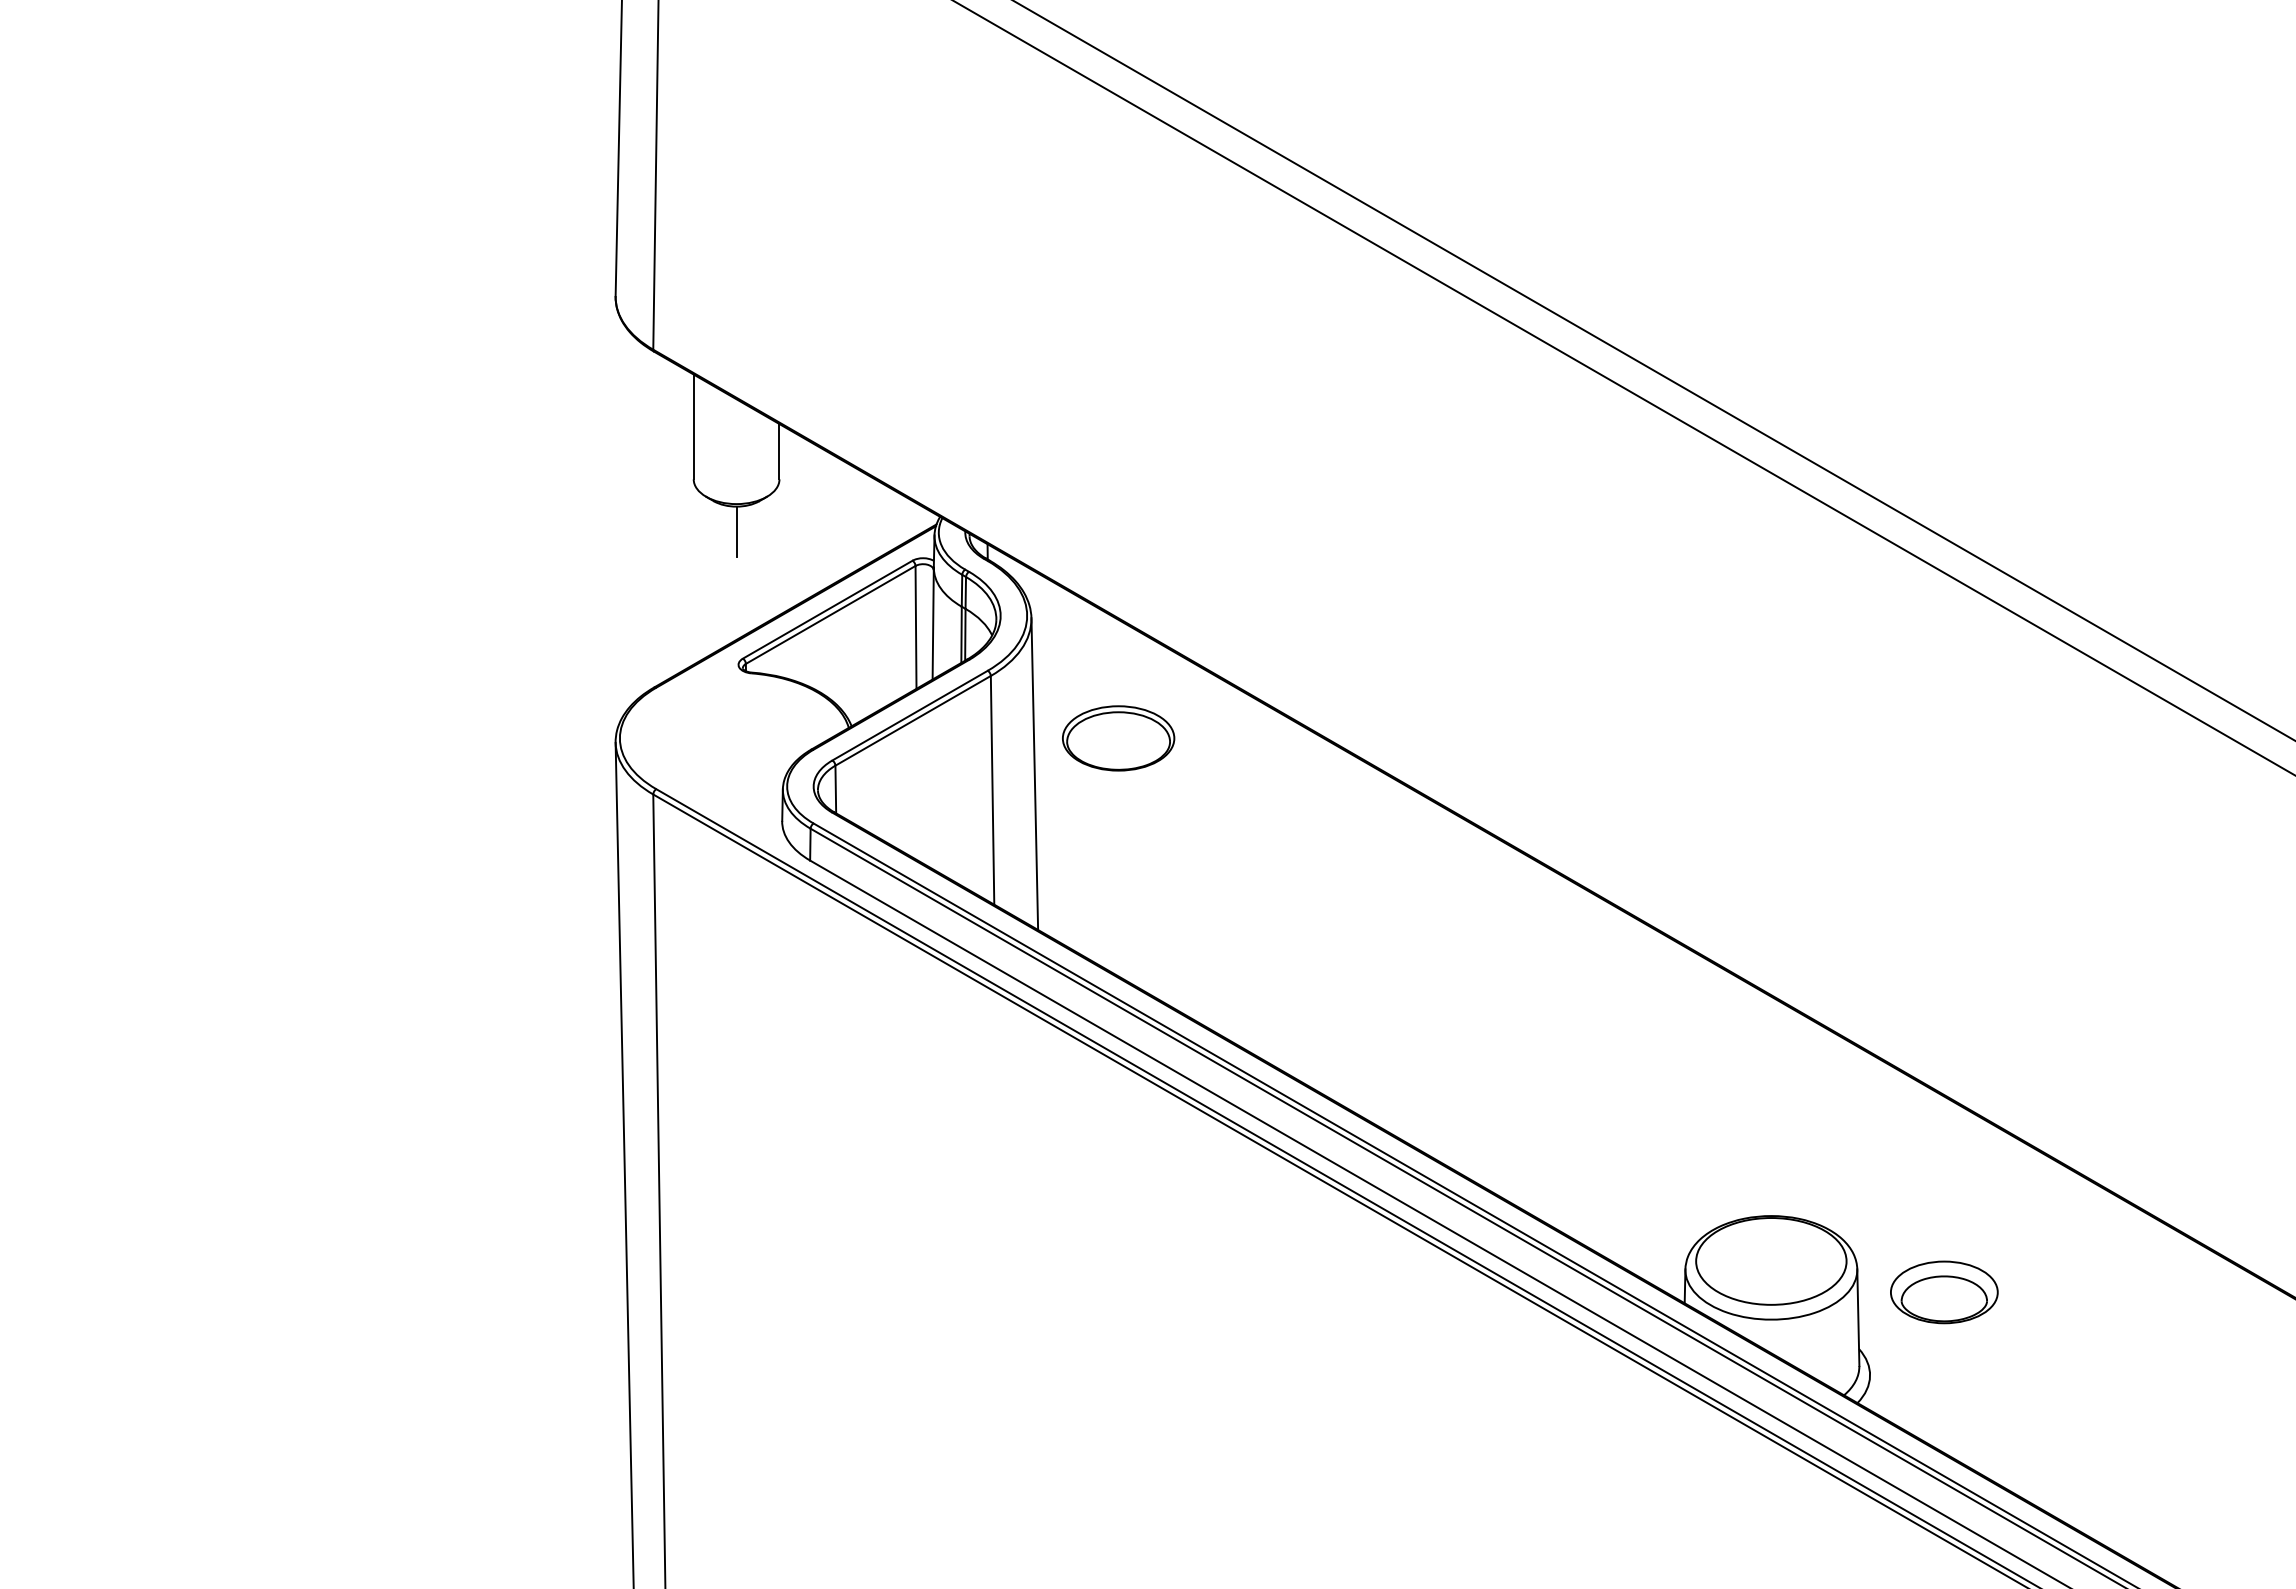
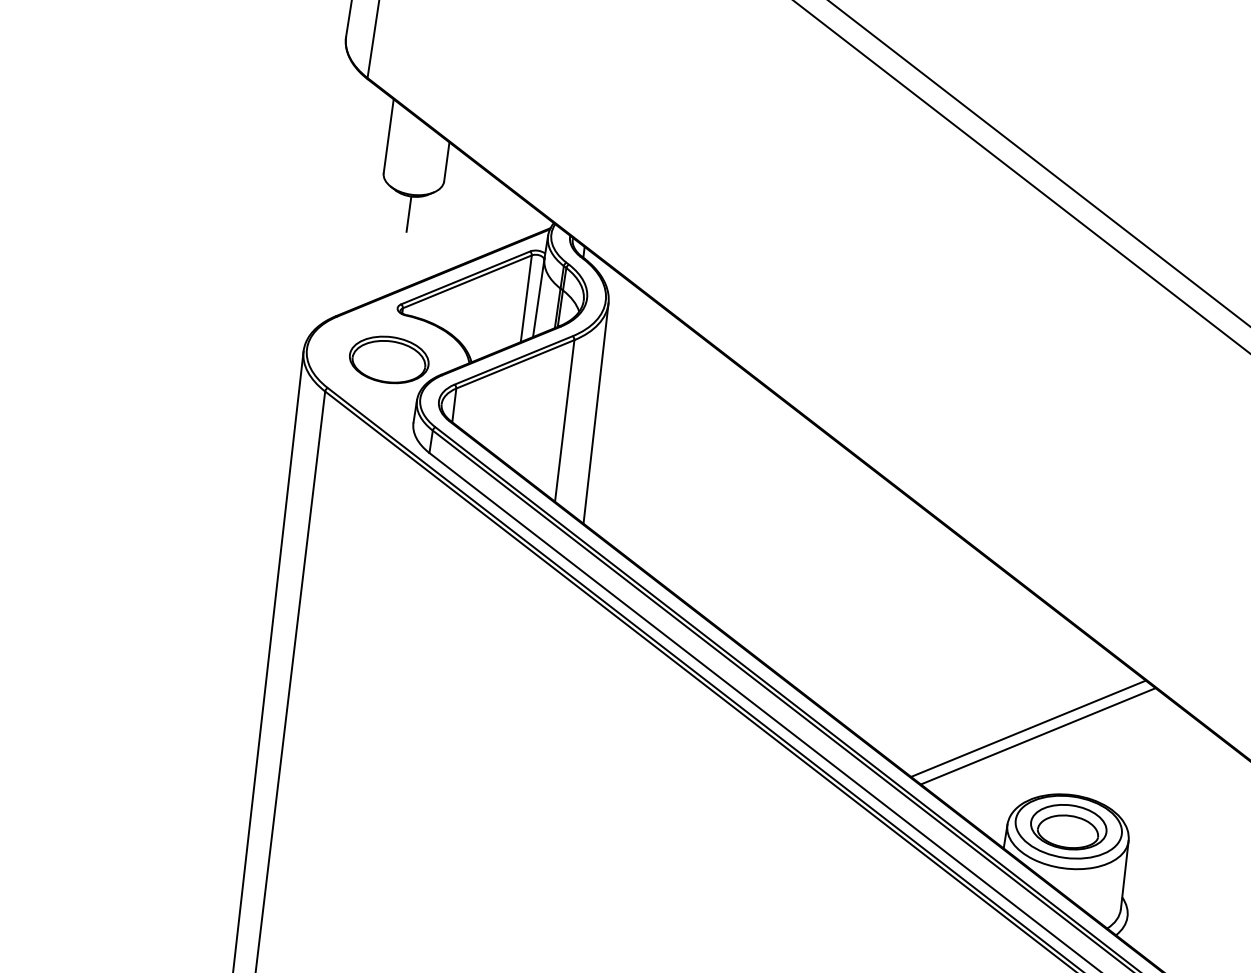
part: (1118, 738) -> (389, 359), moved
line: (1696, 1131) -> (1028, 728), added
line: (1711, 1140) -> (1038, 736), added
part: (1944, 1292) -> (1068, 827), moved

